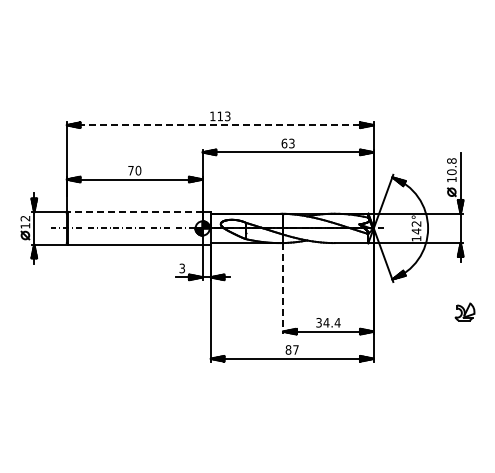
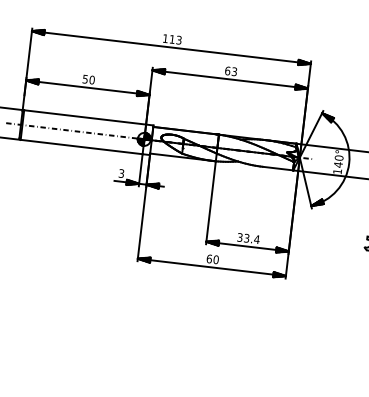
line: (220, 125) -> (171, 47), dashed -> solid
text: (130, 170) -> (84, 79), 70 -> 50
line: (135, 212) -> (85, 117), dashed -> solid
text: (416, 223) -> (339, 157), 142° -> 140°
line: (283, 288) -> (211, 202), dashed -> solid
text: (326, 322) -> (246, 238), 34.4 -> 33.4
text: (291, 349) -> (212, 258), 87 -> 60

